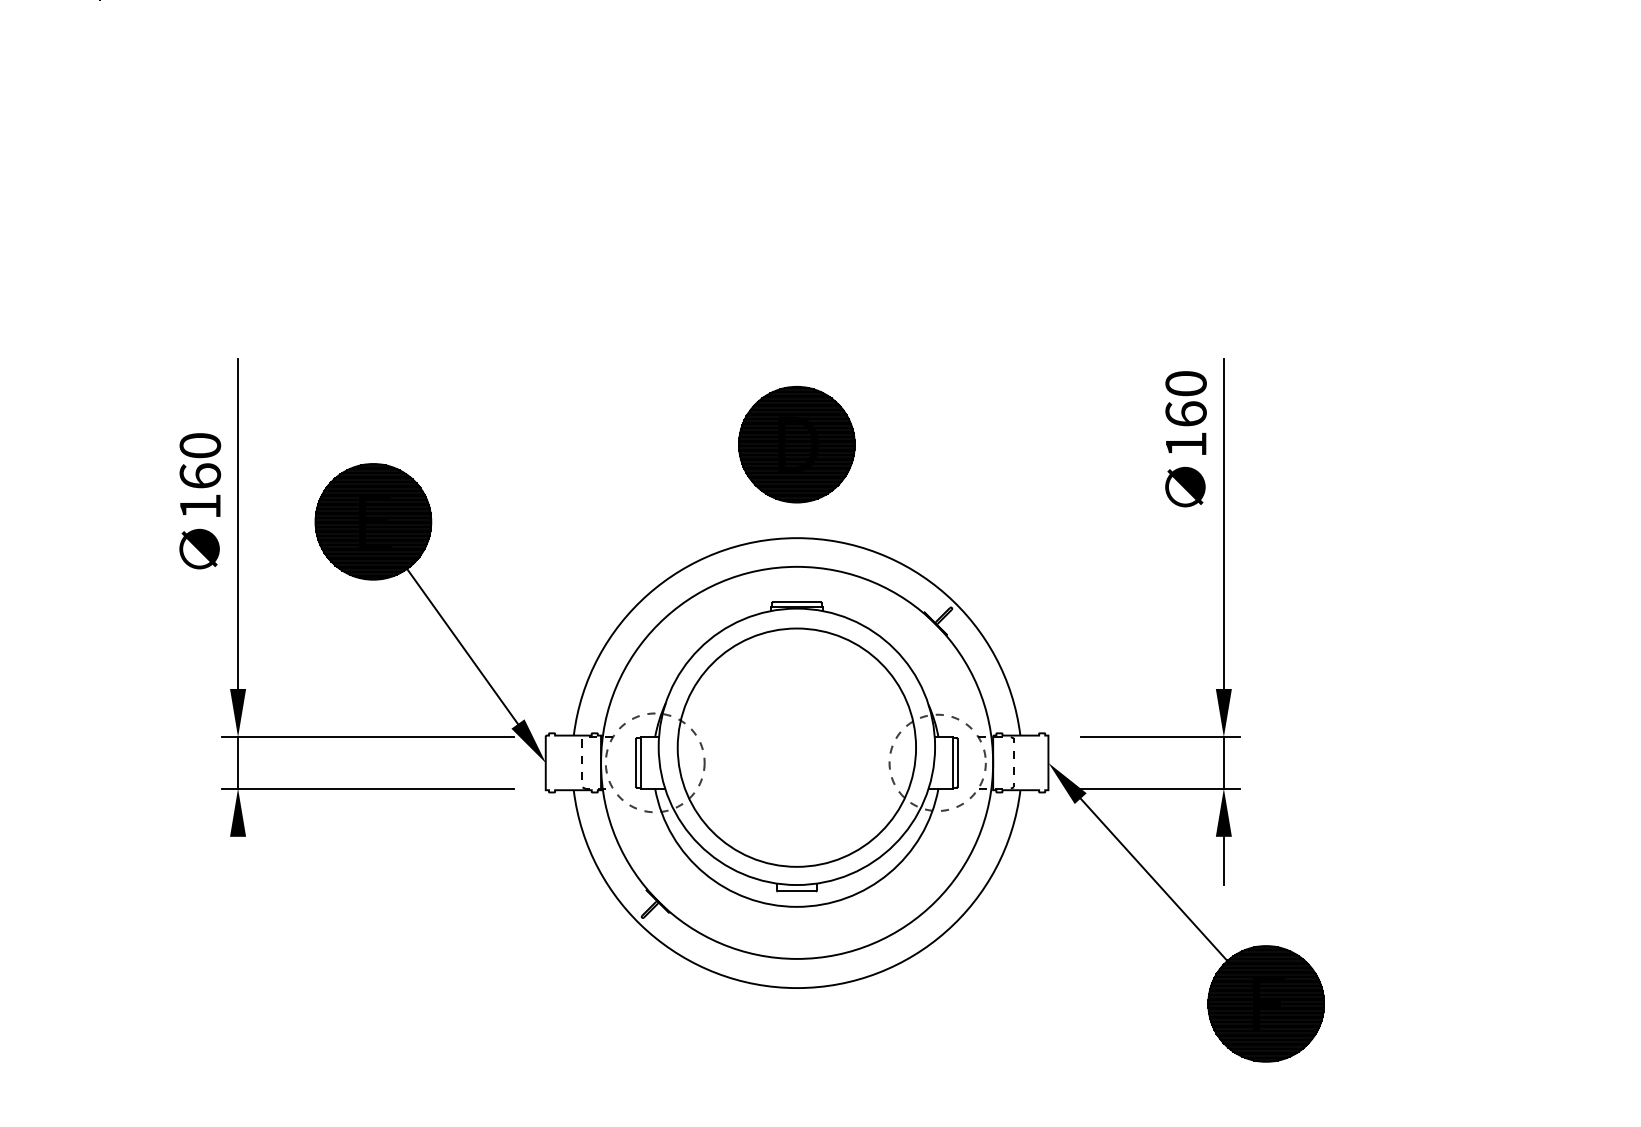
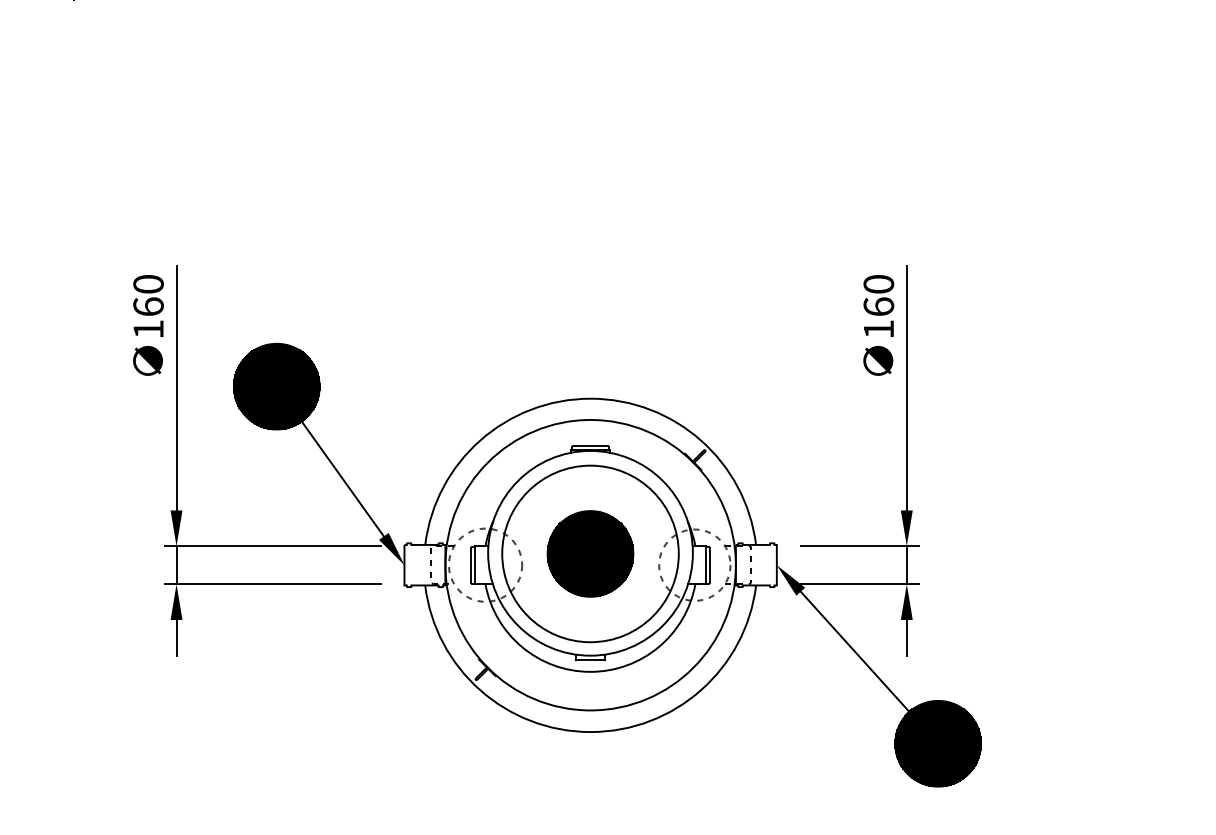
part: (796, 444) -> (590, 553), moved
text: (200, 501) -> (148, 325), moved
line: (238, 860) -> (176, 637), added

